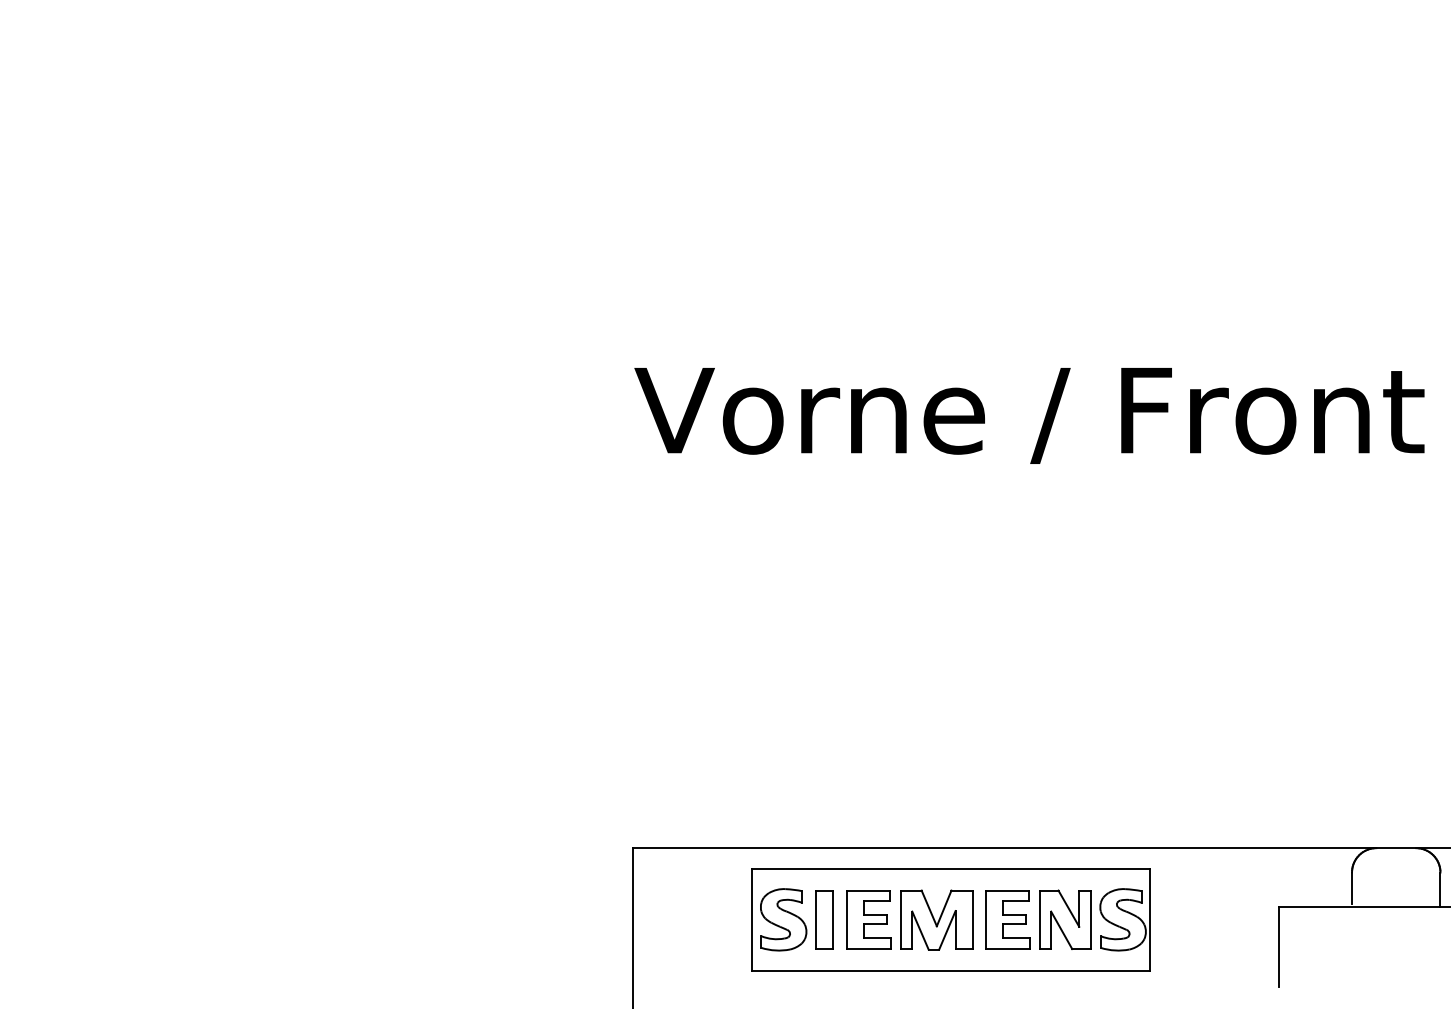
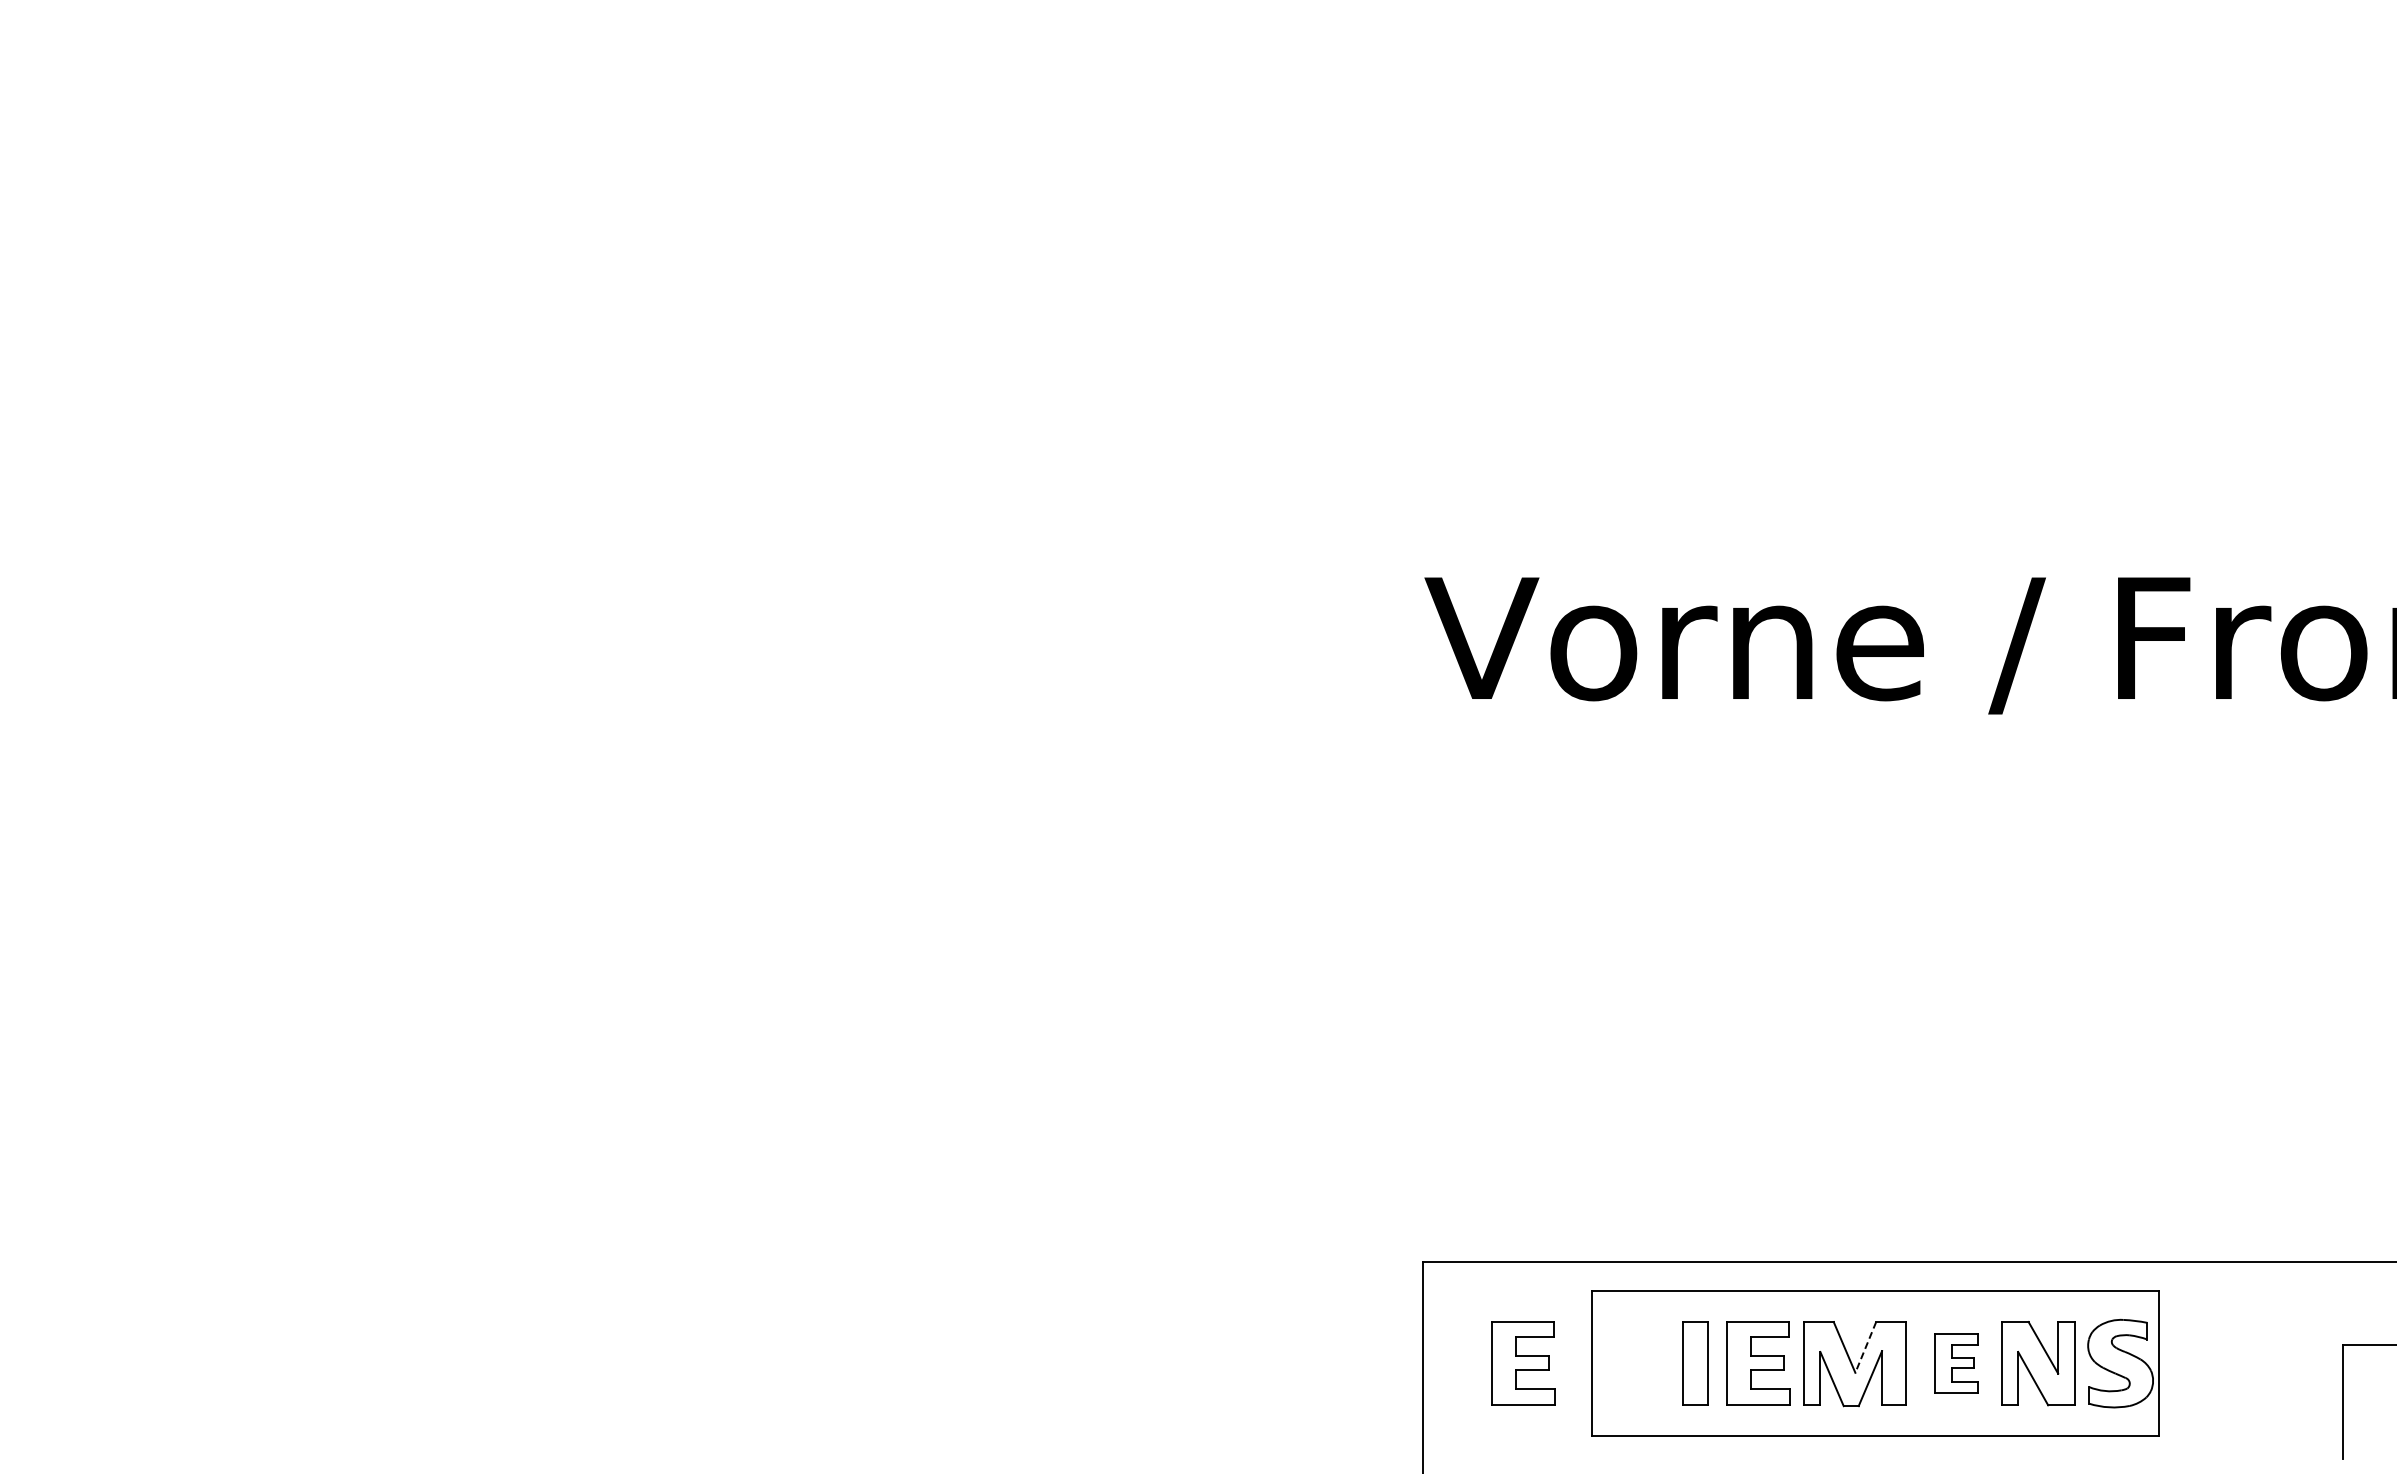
line: (943, 908) -> (1865, 1347), solid -> dashed
part: (703, 919) -> (1523, 1363), added
part: (783, 919) -> (1636, 1363), removed
part: (1007, 919) -> (1956, 1363), size x0.7

